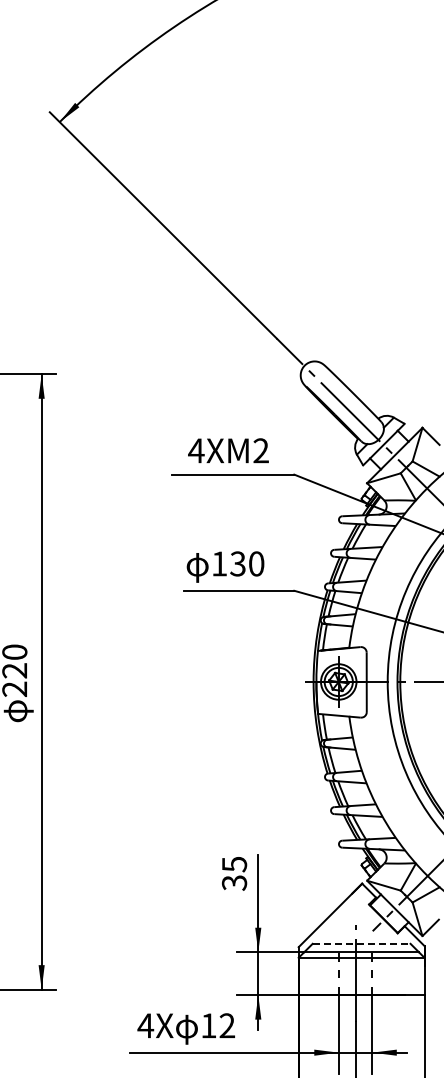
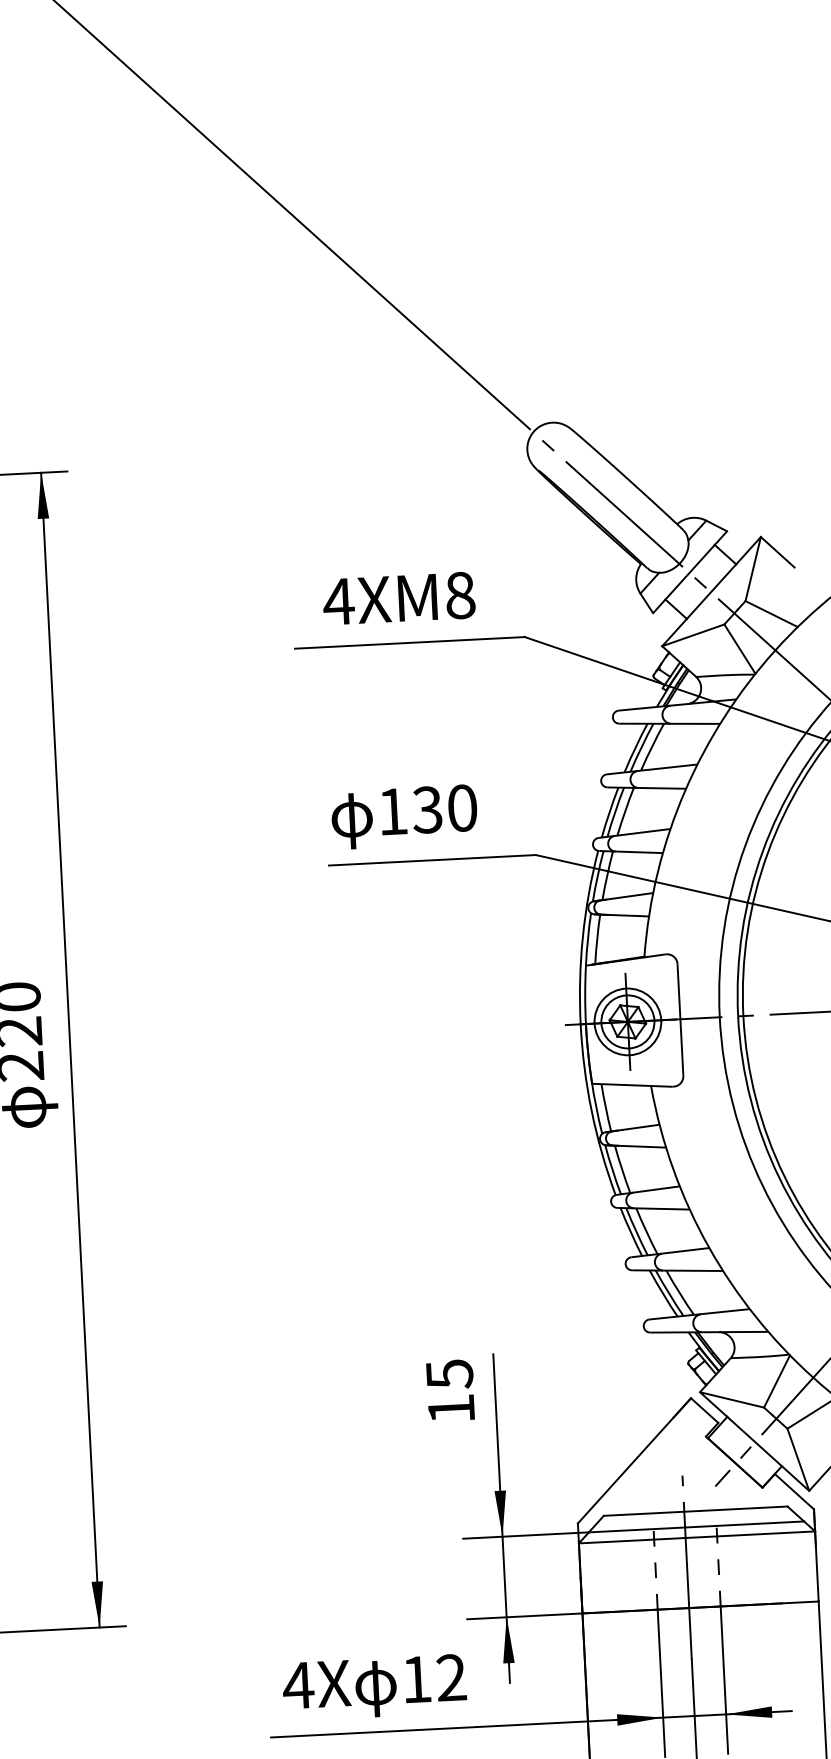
text: (260, 450) -> (459, 594), 4XM2 -> 4XM8
text: (234, 882) -> (451, 1408), 35 -> 15
line: (361, 943) -> (695, 1510), dashed -> solid

